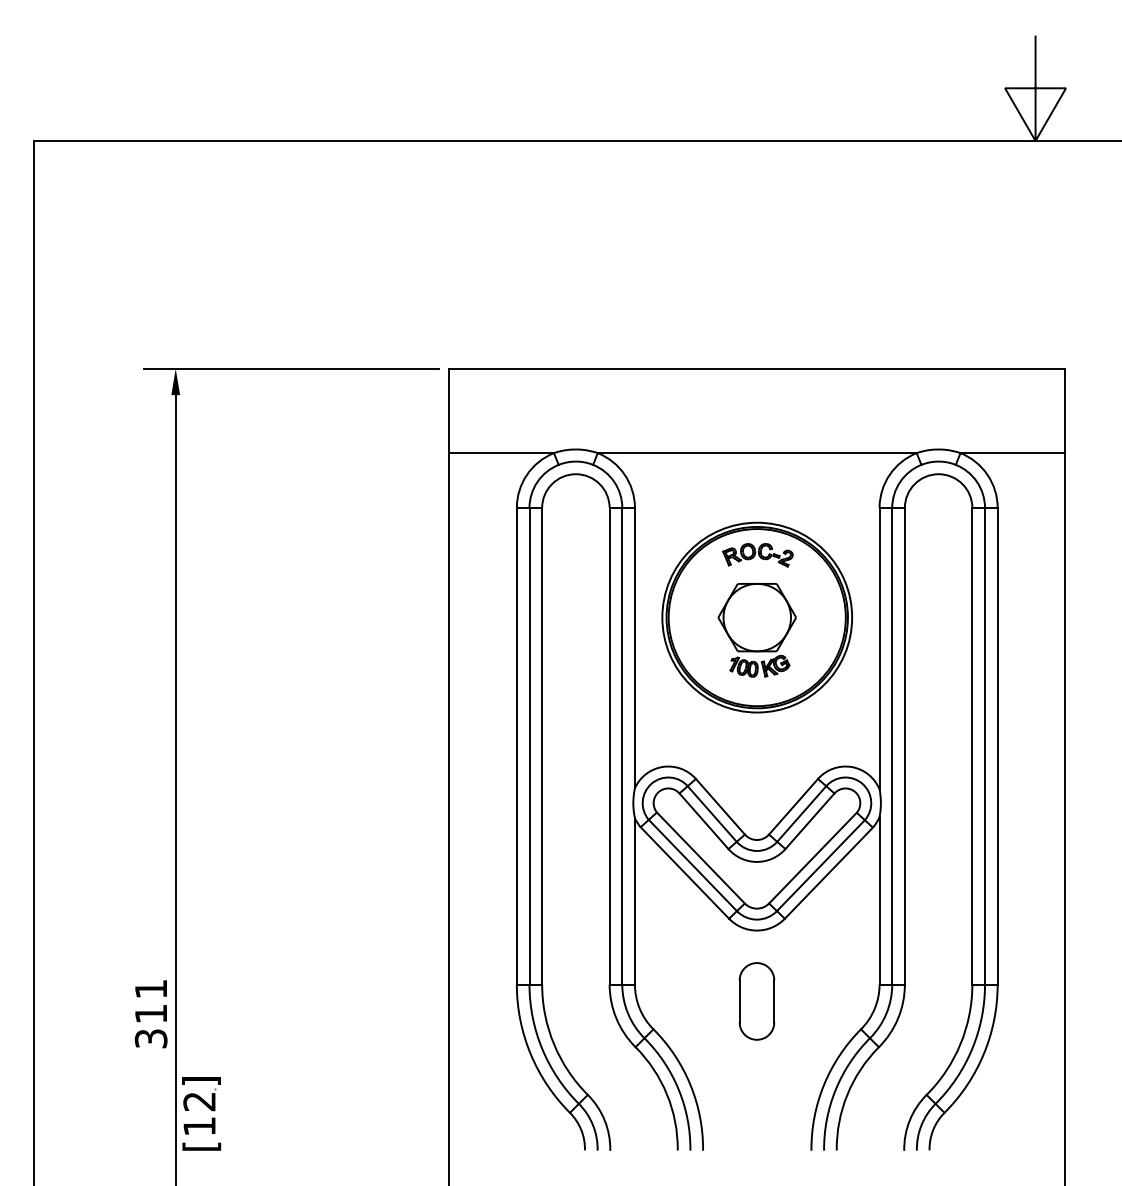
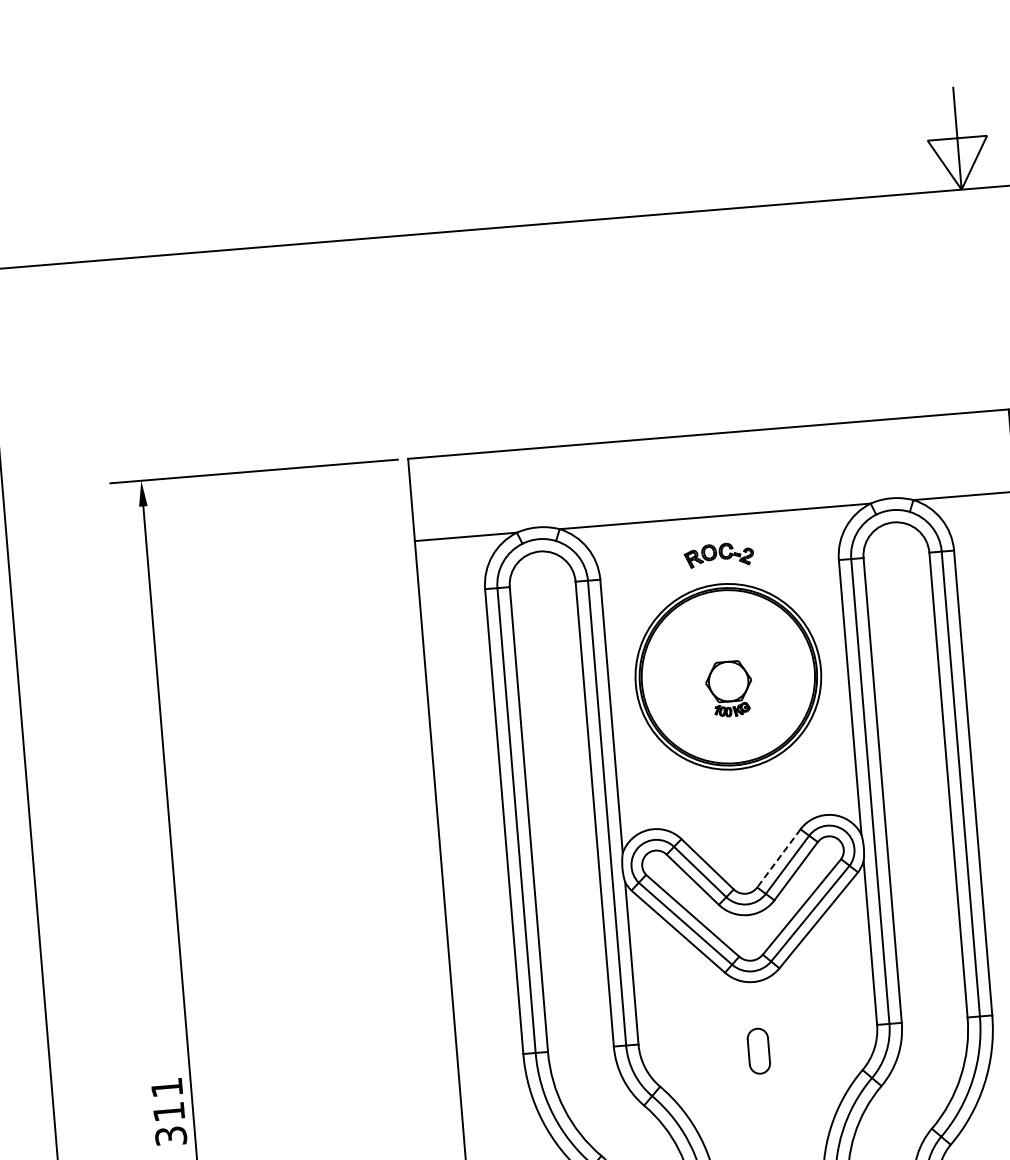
part: (757, 555) -> (718, 555), moved
part: (756, 629) -> (728, 688), size x0.6
line: (793, 807) -> (778, 859), solid -> dashed
part: (756, 1001) -> (758, 1051), size x0.6

